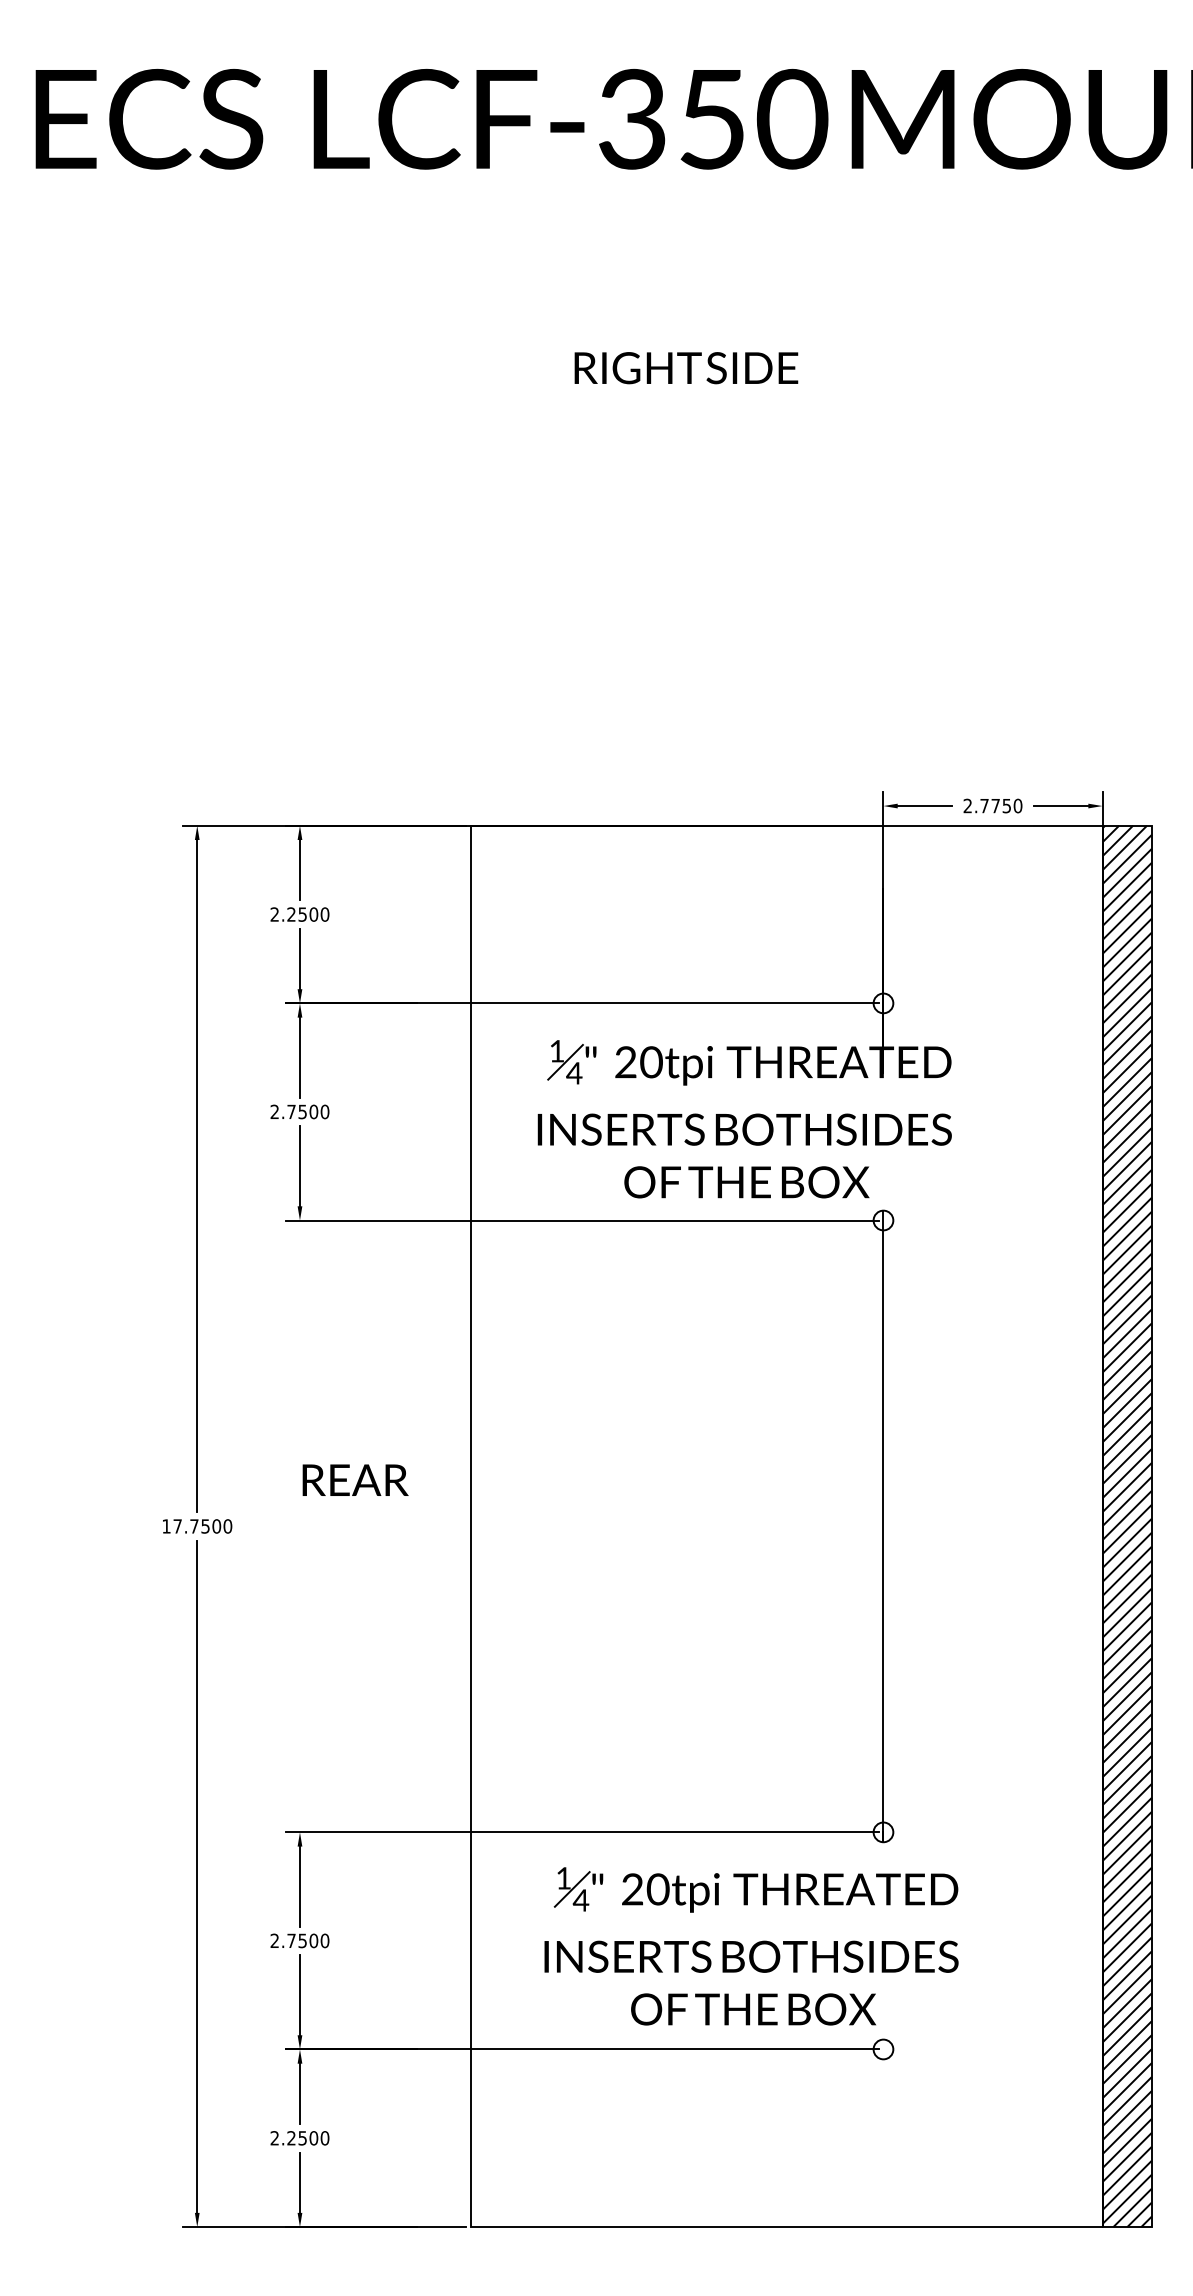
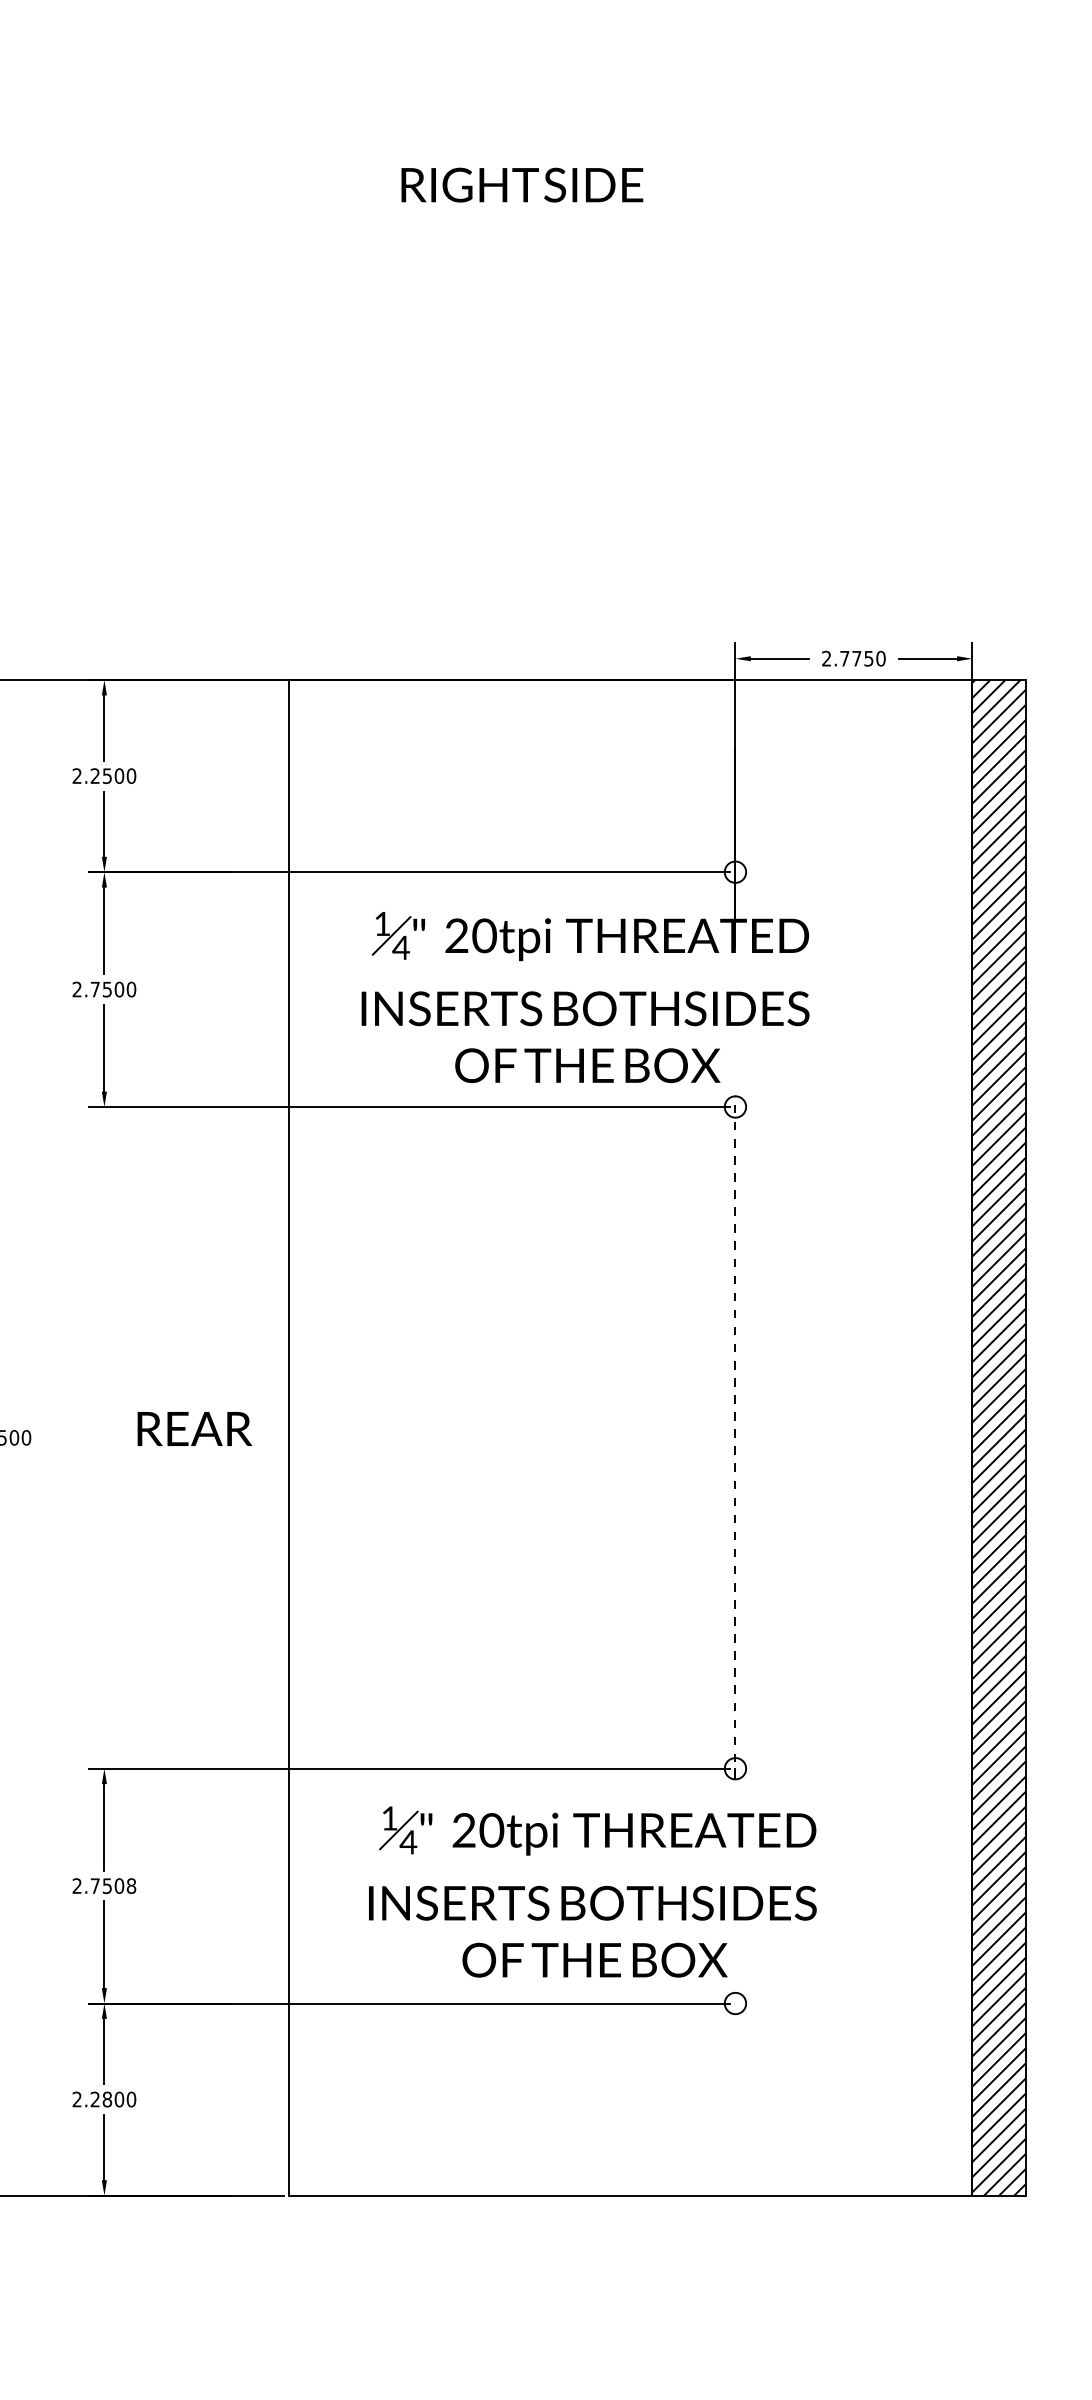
text: (355, 1479) -> (194, 1428), moved
line: (883, 1526) -> (735, 1437), solid -> dashed
text: (324, 1940) -> (130, 1885), 2.7500 -> 2.7508
text: (302, 2138) -> (107, 2099), 2.2500 -> 2.2800

